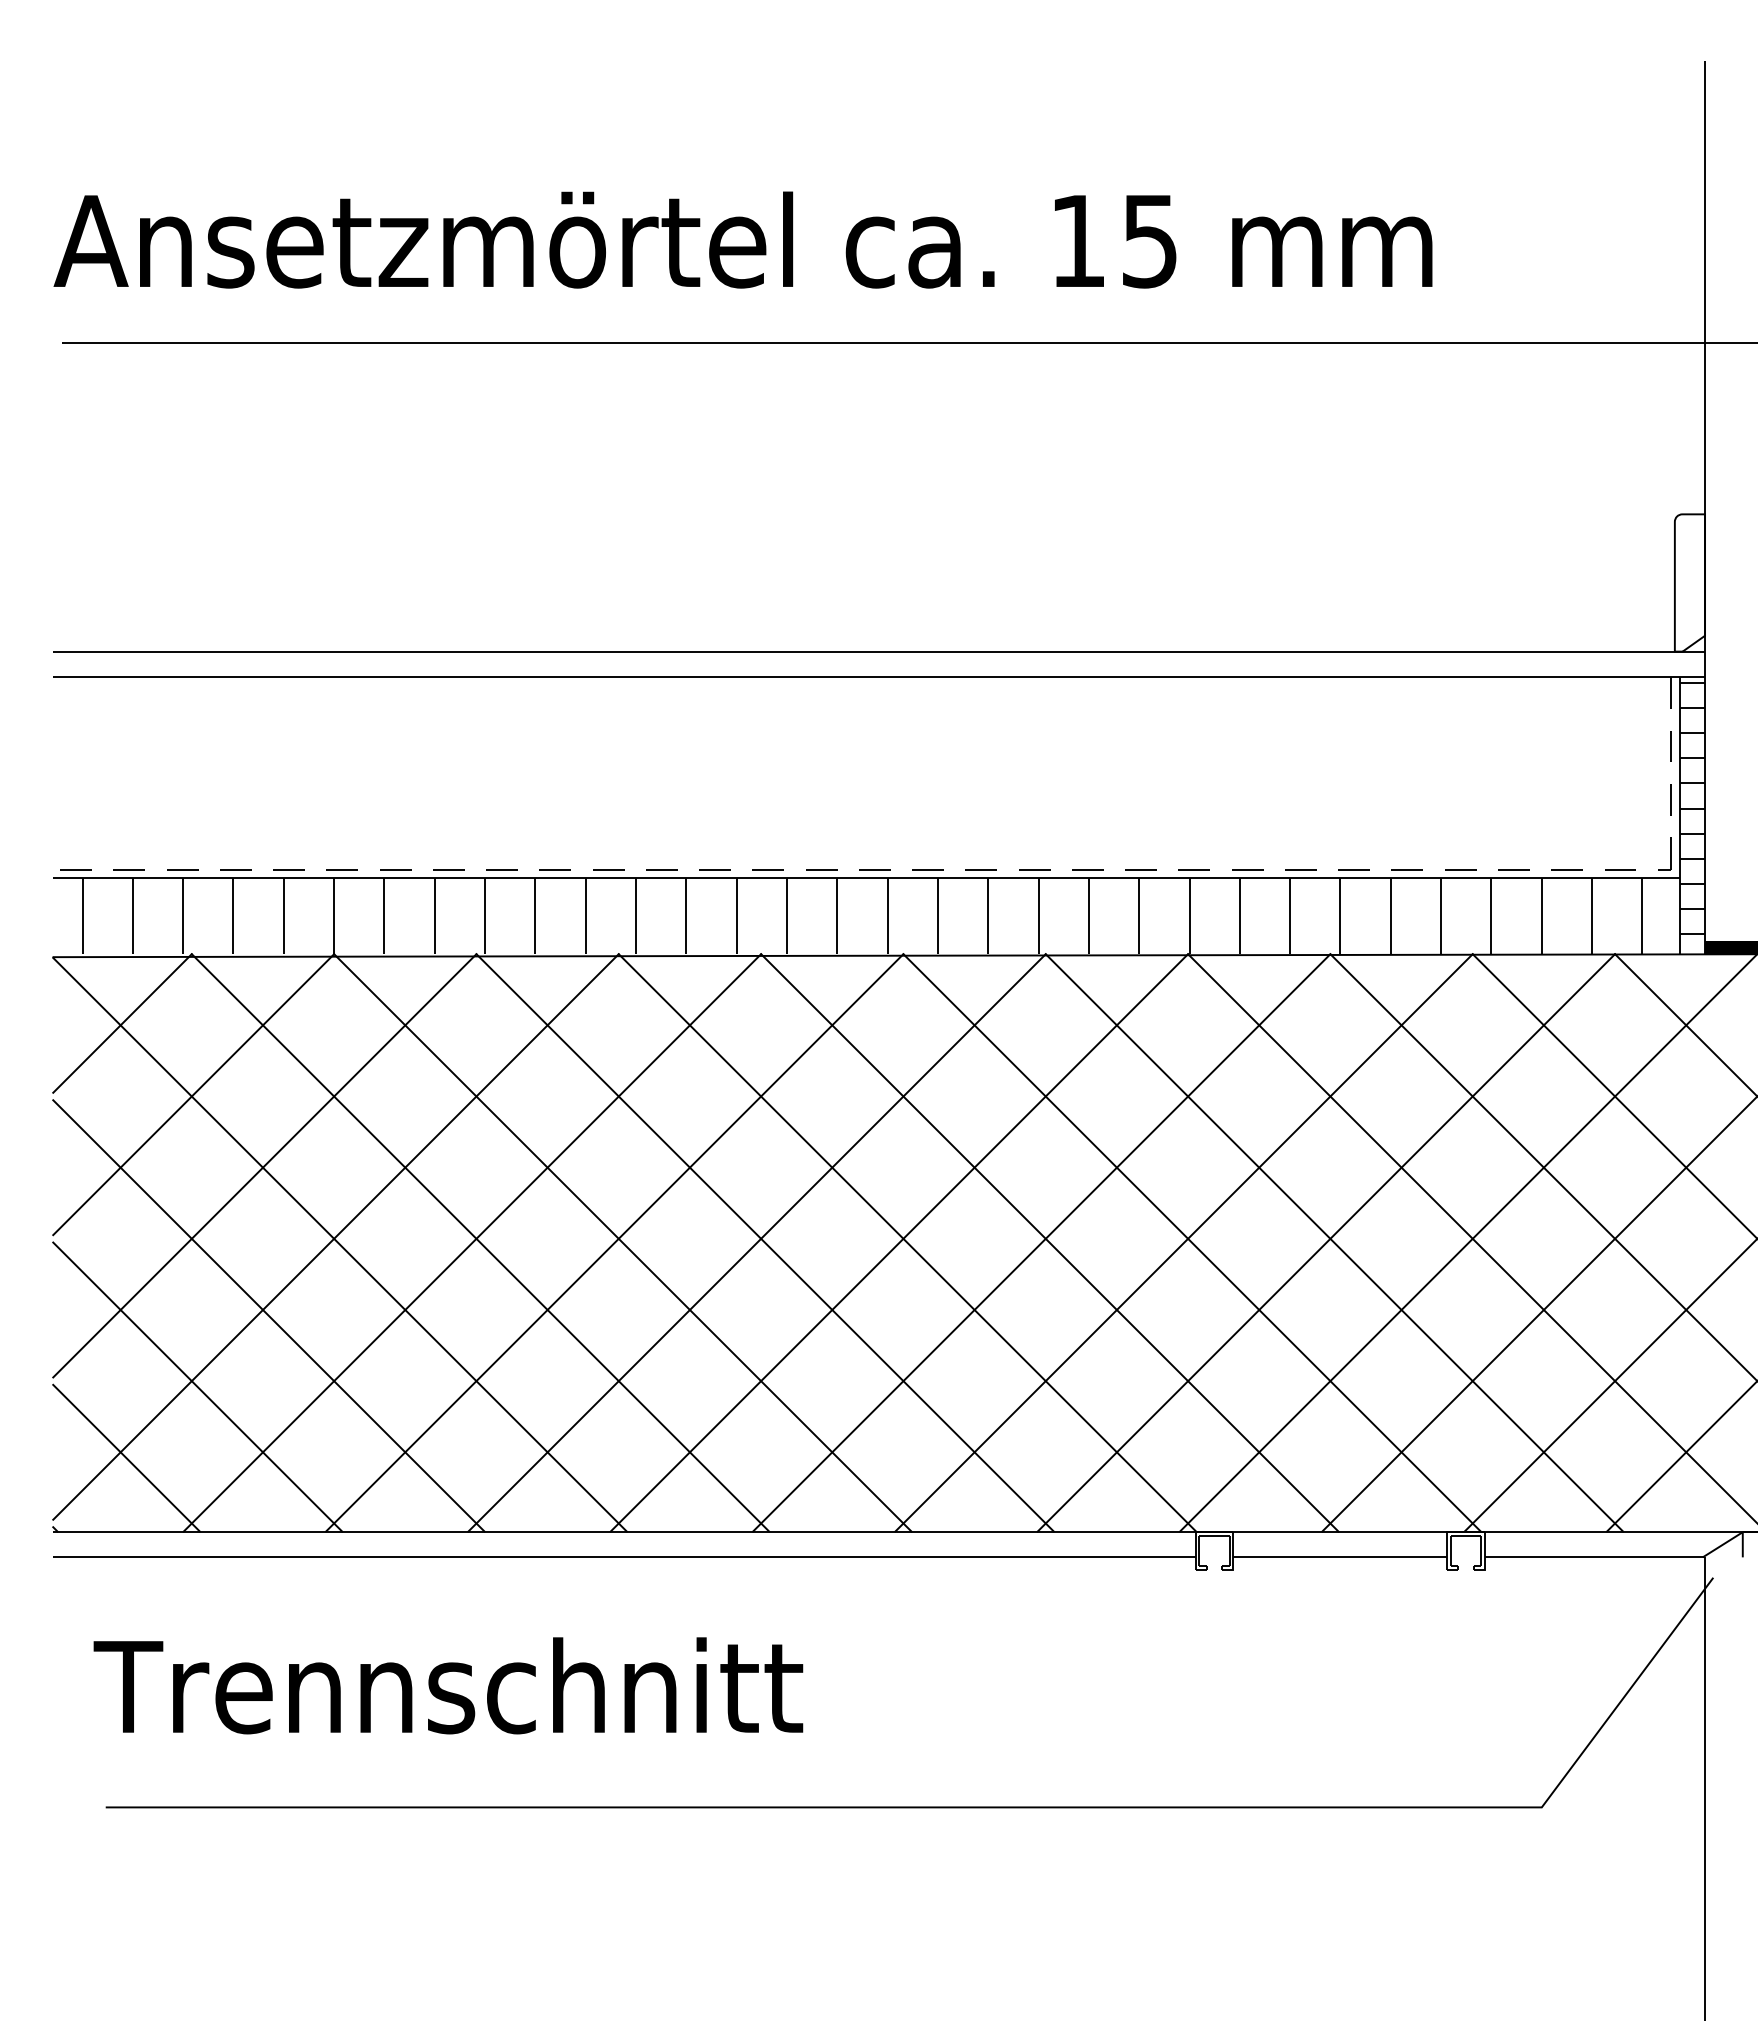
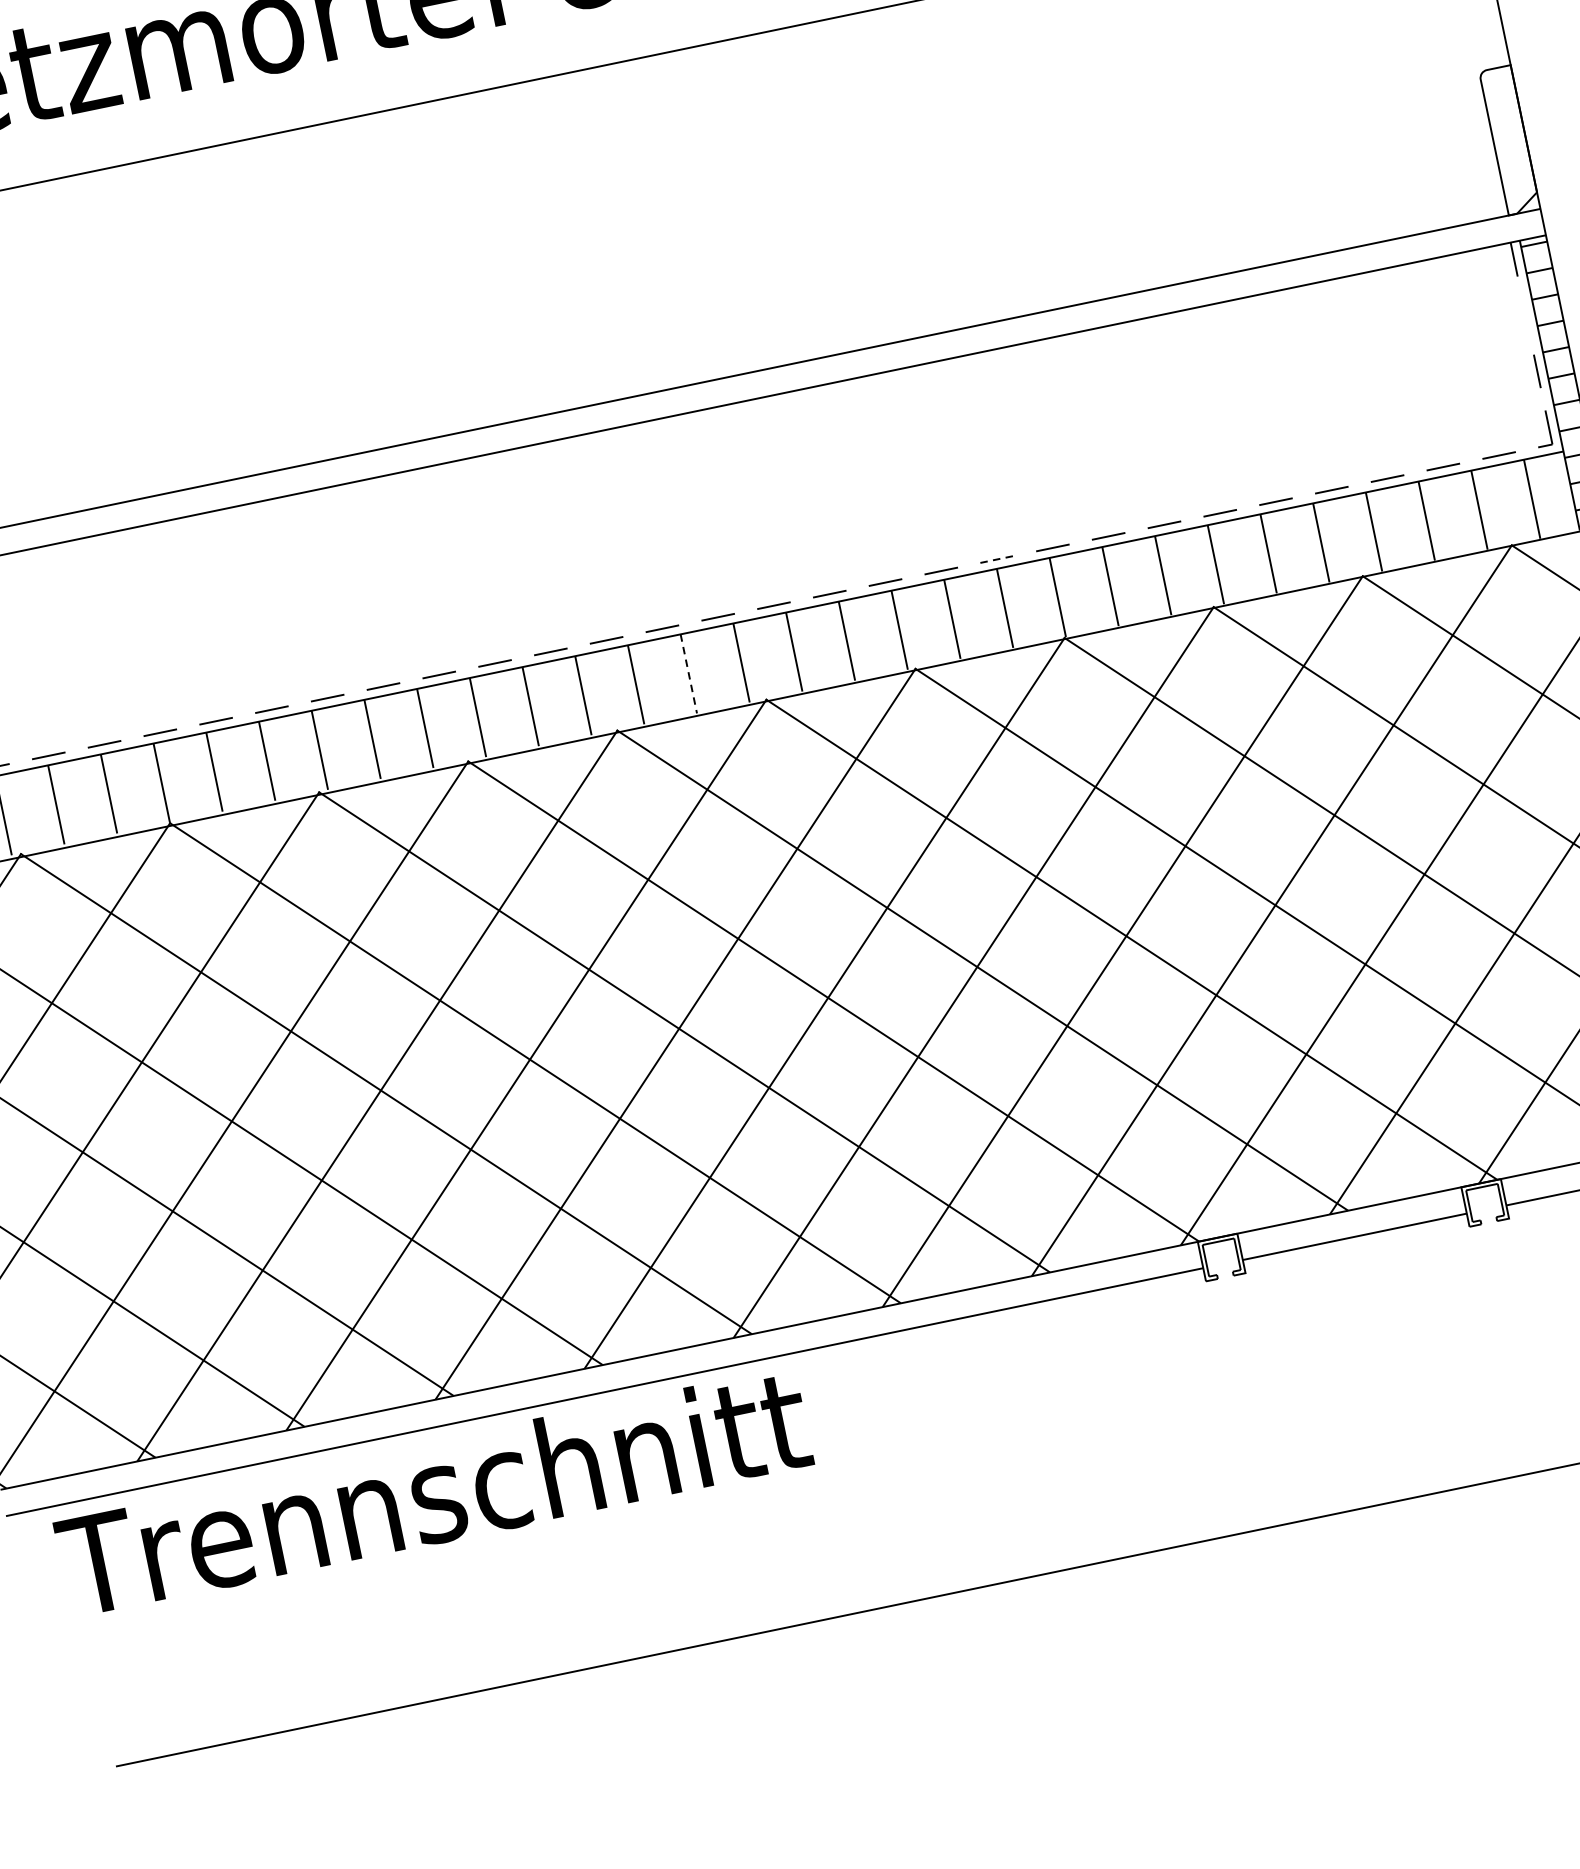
line: (1670, 746) -> (1524, 315), removed
line: (1141, 869) -> (997, 559), solid -> dashed
line: (837, 915) -> (688, 673), solid -> dashed
text: (448, 1685) -> (433, 1492), moved

